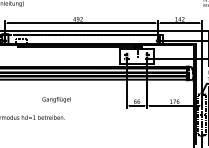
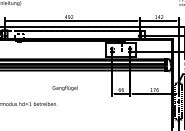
text: (55, 99) -> (64, 88), moved

